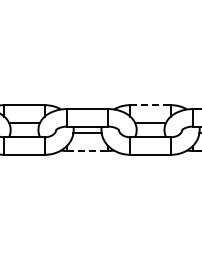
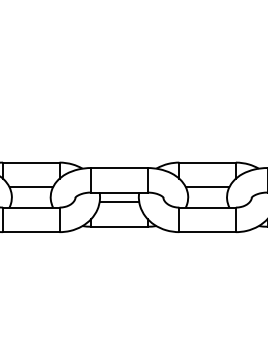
line: (151, 105) -> (208, 163), dashed -> solid
line: (88, 150) -> (120, 226), dashed -> solid

